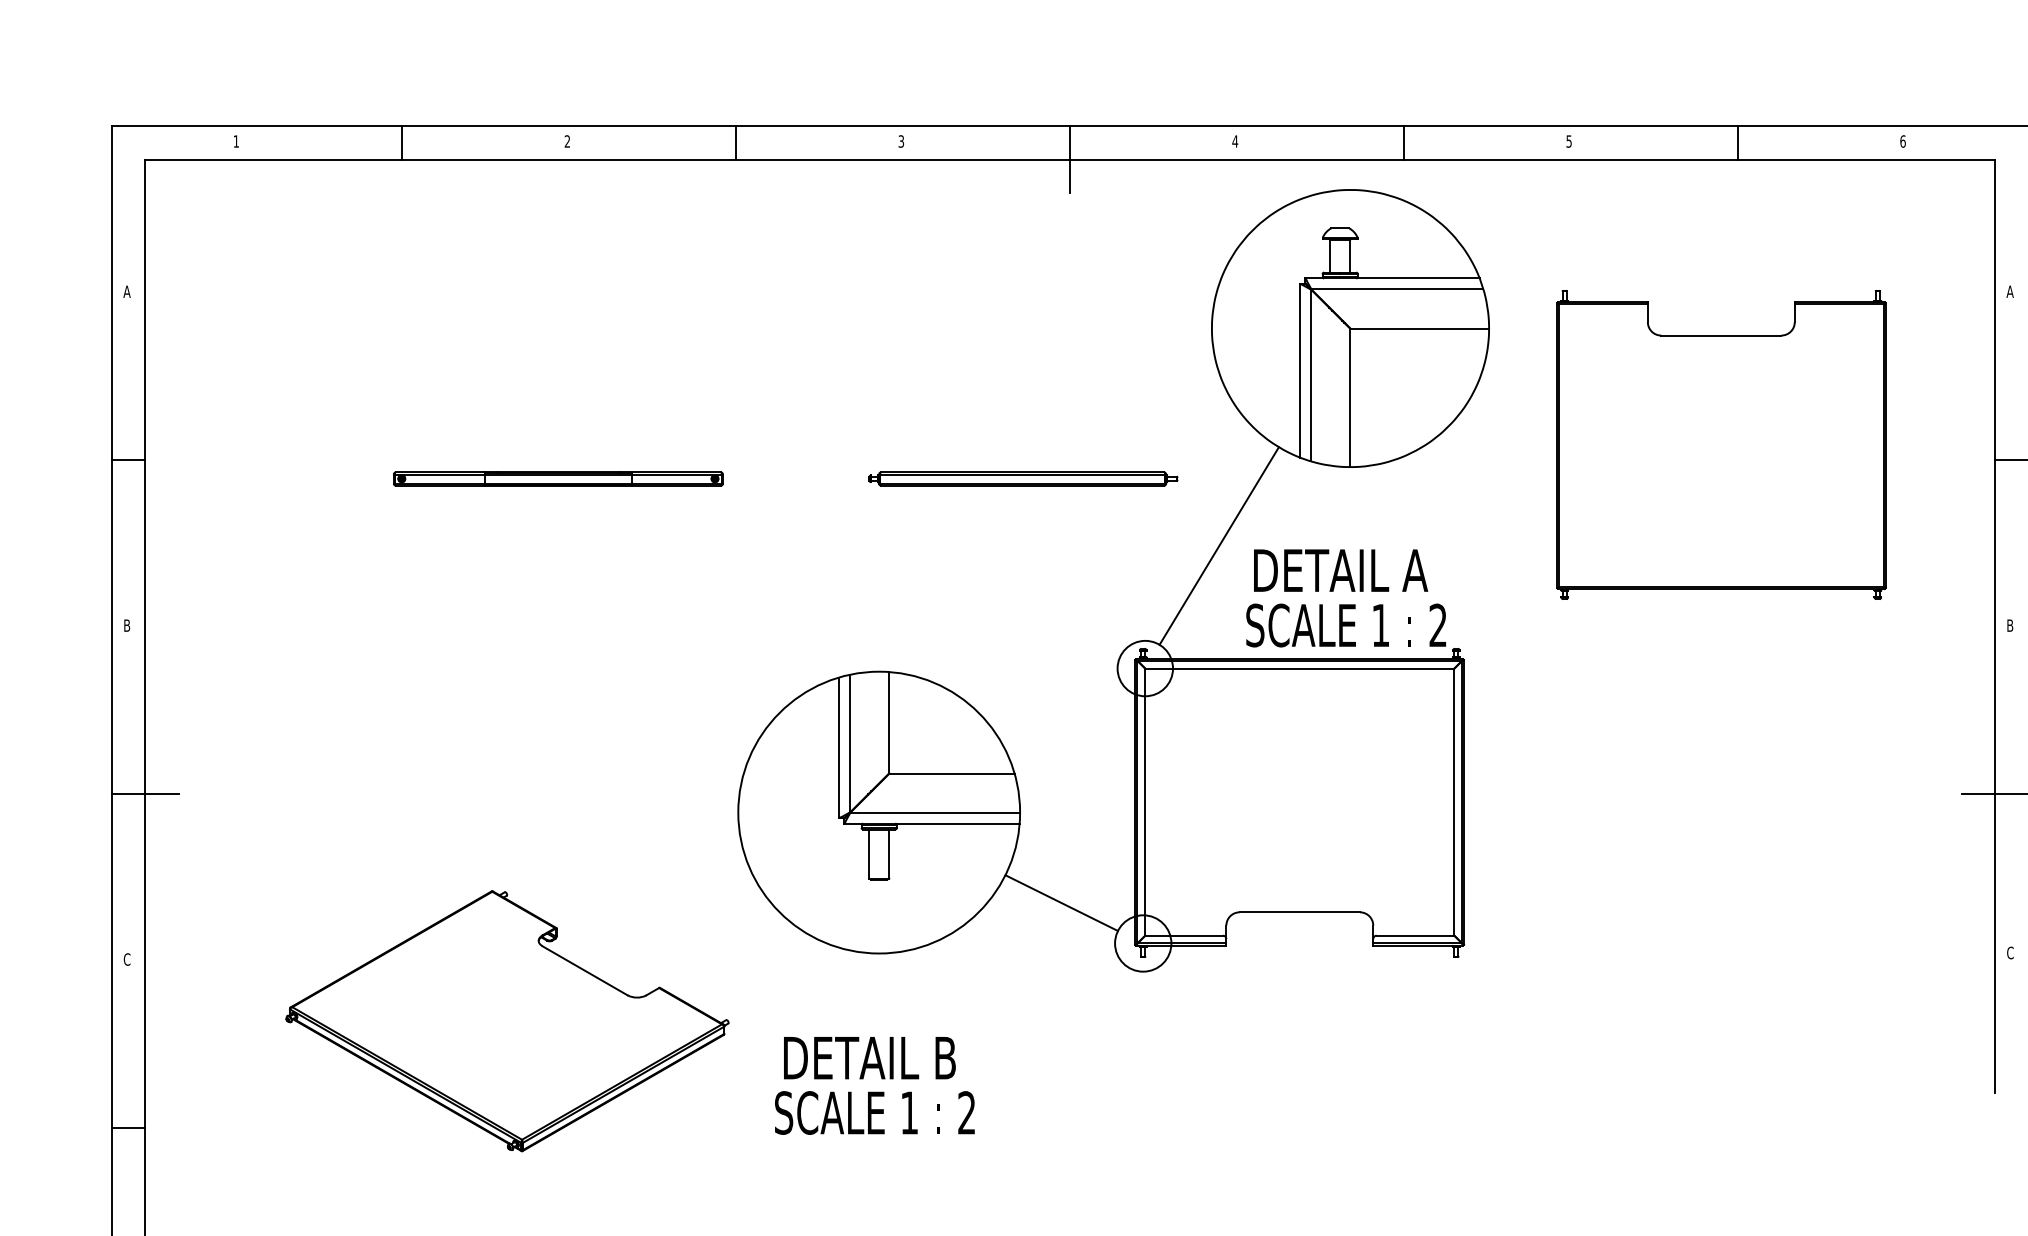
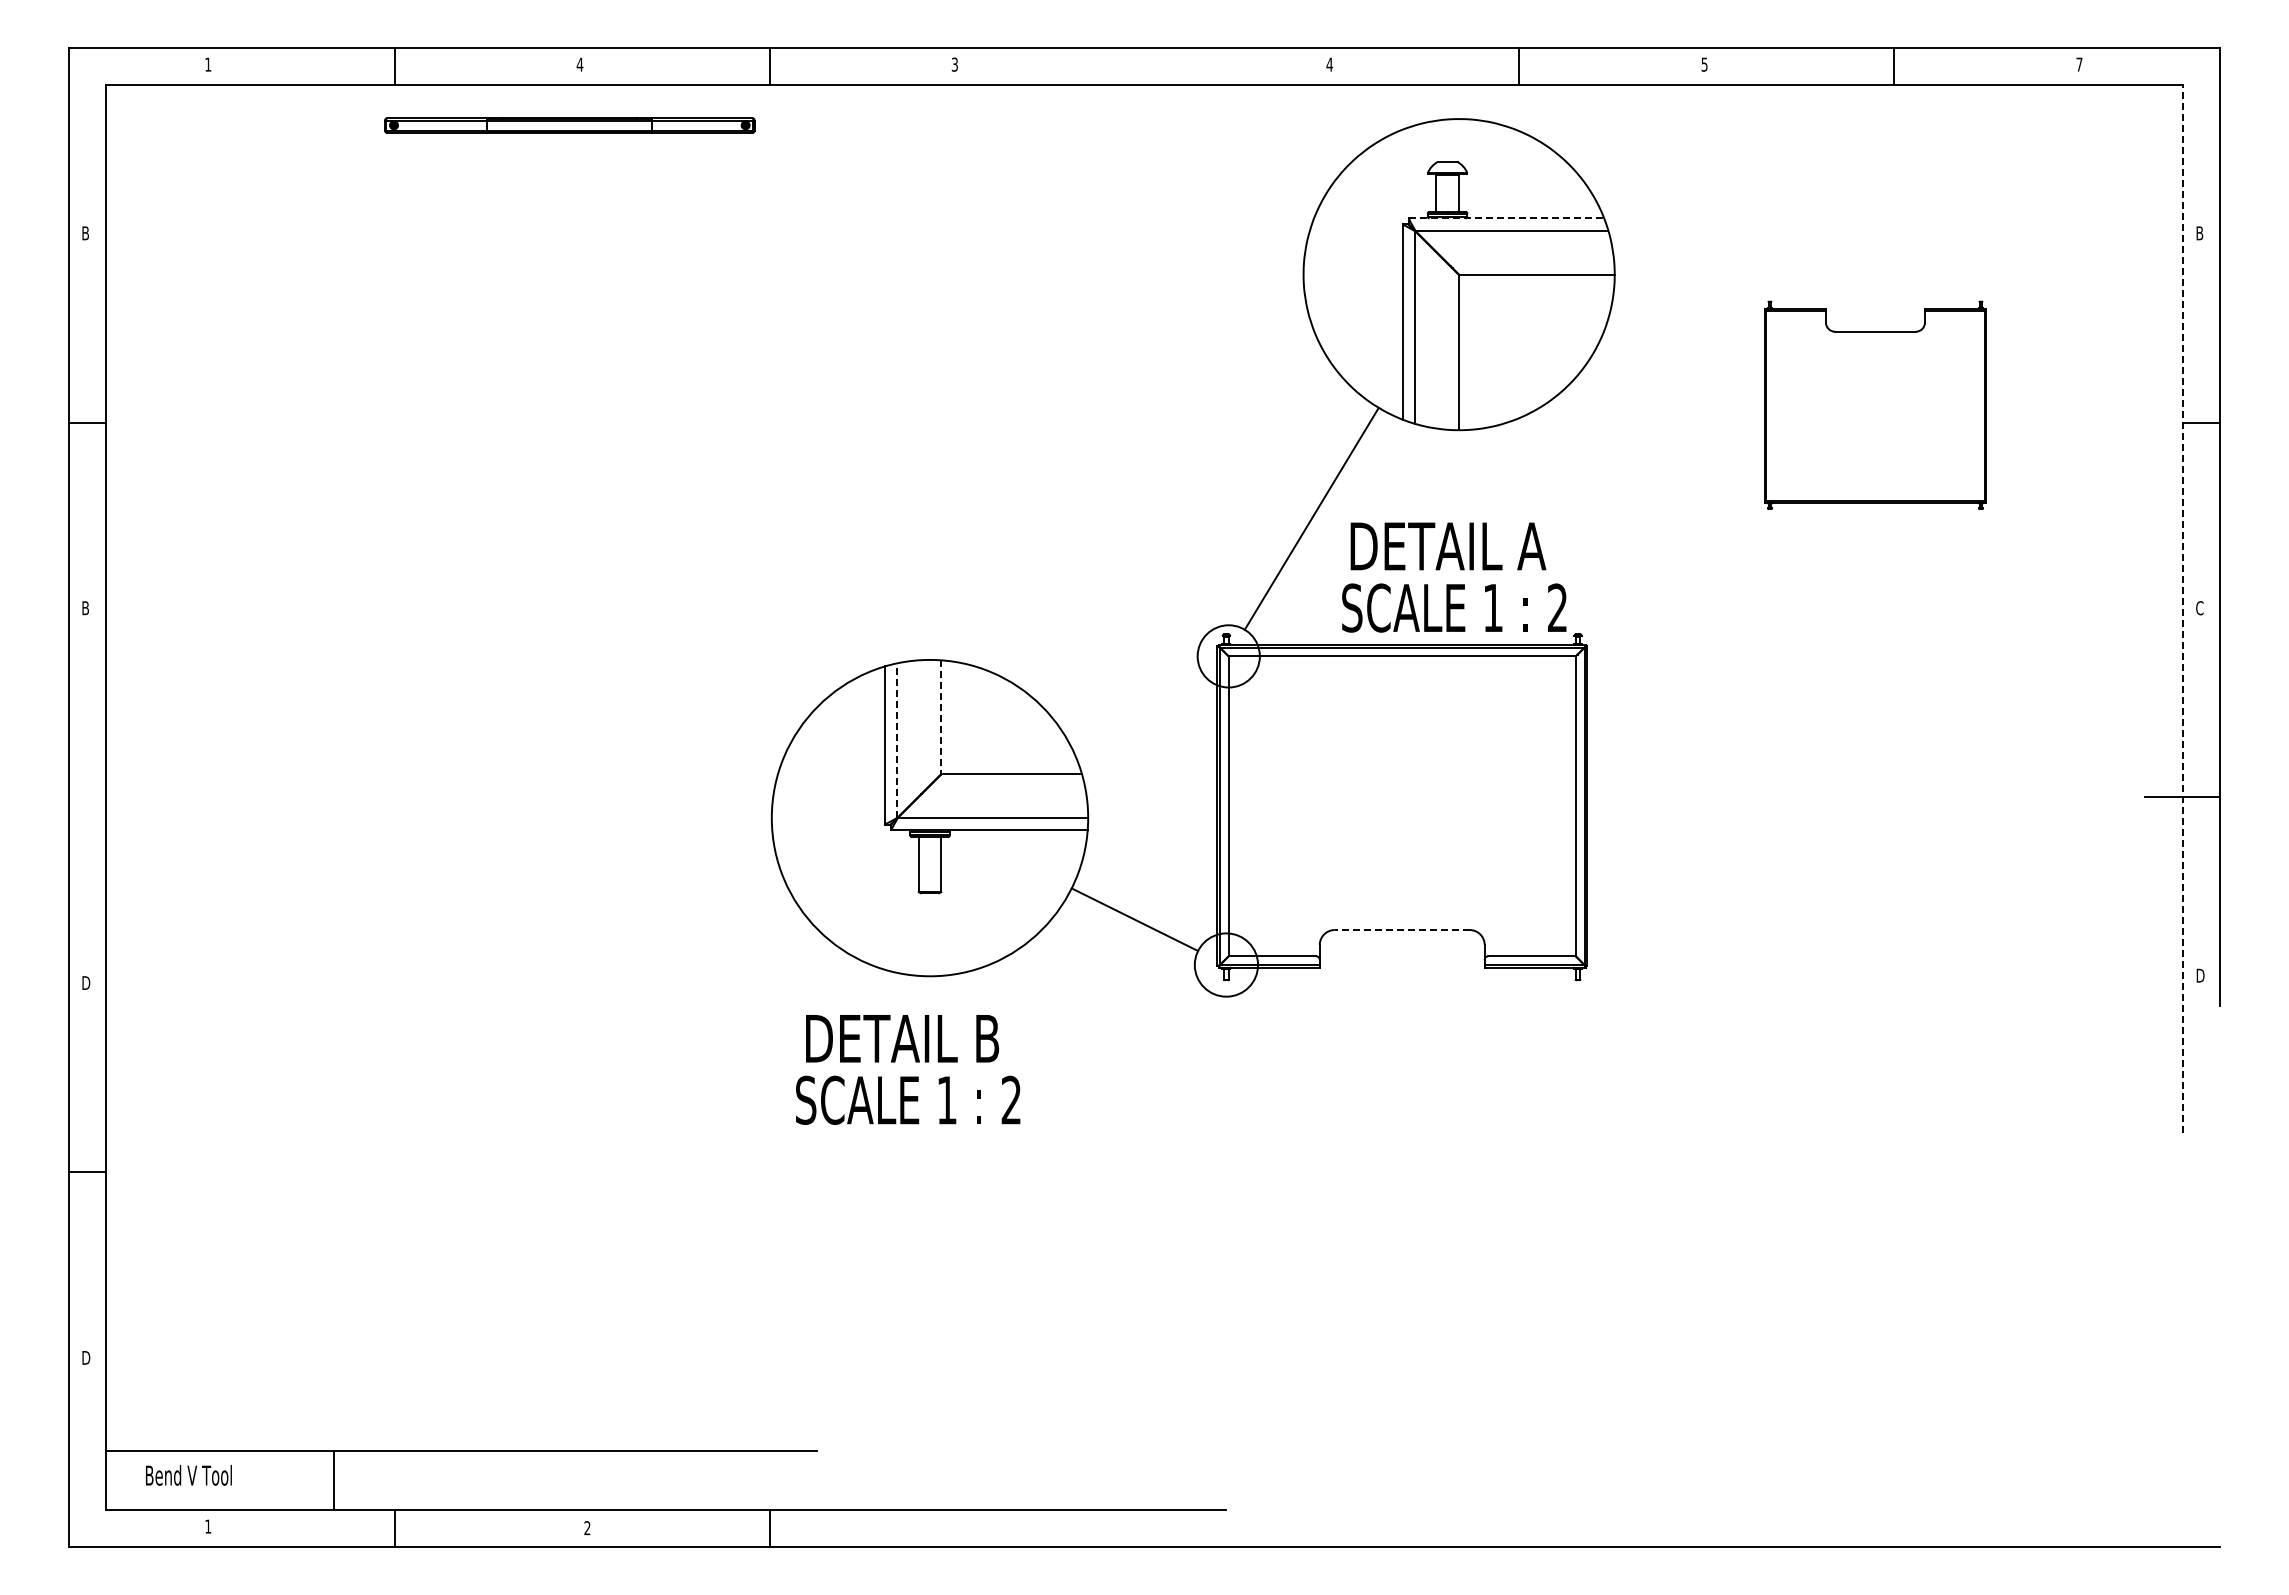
text: (567, 141) -> (579, 64), 2 -> 4
text: (1903, 141) -> (2079, 64), 6 -> 7
line: (1070, 159) -> (1144, 84), removed
line: (1392, 278) -> (1506, 218), solid -> dashed
text: (127, 291) -> (85, 233), A -> B
text: (2009, 291) -> (2199, 233), A -> B
part: (1721, 445) -> (1875, 405), size x0.6
part: (558, 478) -> (569, 125), moved
part: (1023, 478) -> (1091, 443), removed
text: (2009, 625) -> (2199, 608), B -> C
line: (1994, 626) -> (2182, 609), solid -> dashed
line: (889, 722) -> (941, 717), solid -> dashed
line: (850, 743) -> (897, 740), solid -> dashed
line: (144, 794) -> (105, 797), removed
line: (1299, 912) -> (1401, 930), solid -> dashed
text: (2010, 952) -> (2200, 975), C -> D
text: (127, 959) -> (86, 983), C -> D
part: (507, 1021) -> (512, 1052), removed
text: (875, 1085) -> (908, 1069), moved

